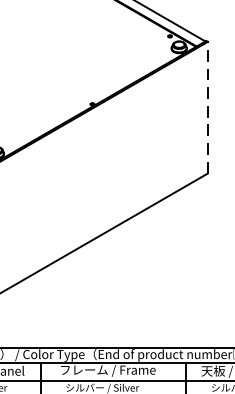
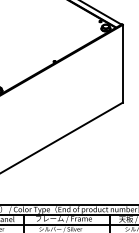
line: (207, 107) -> (122, 63), dashed -> solid

